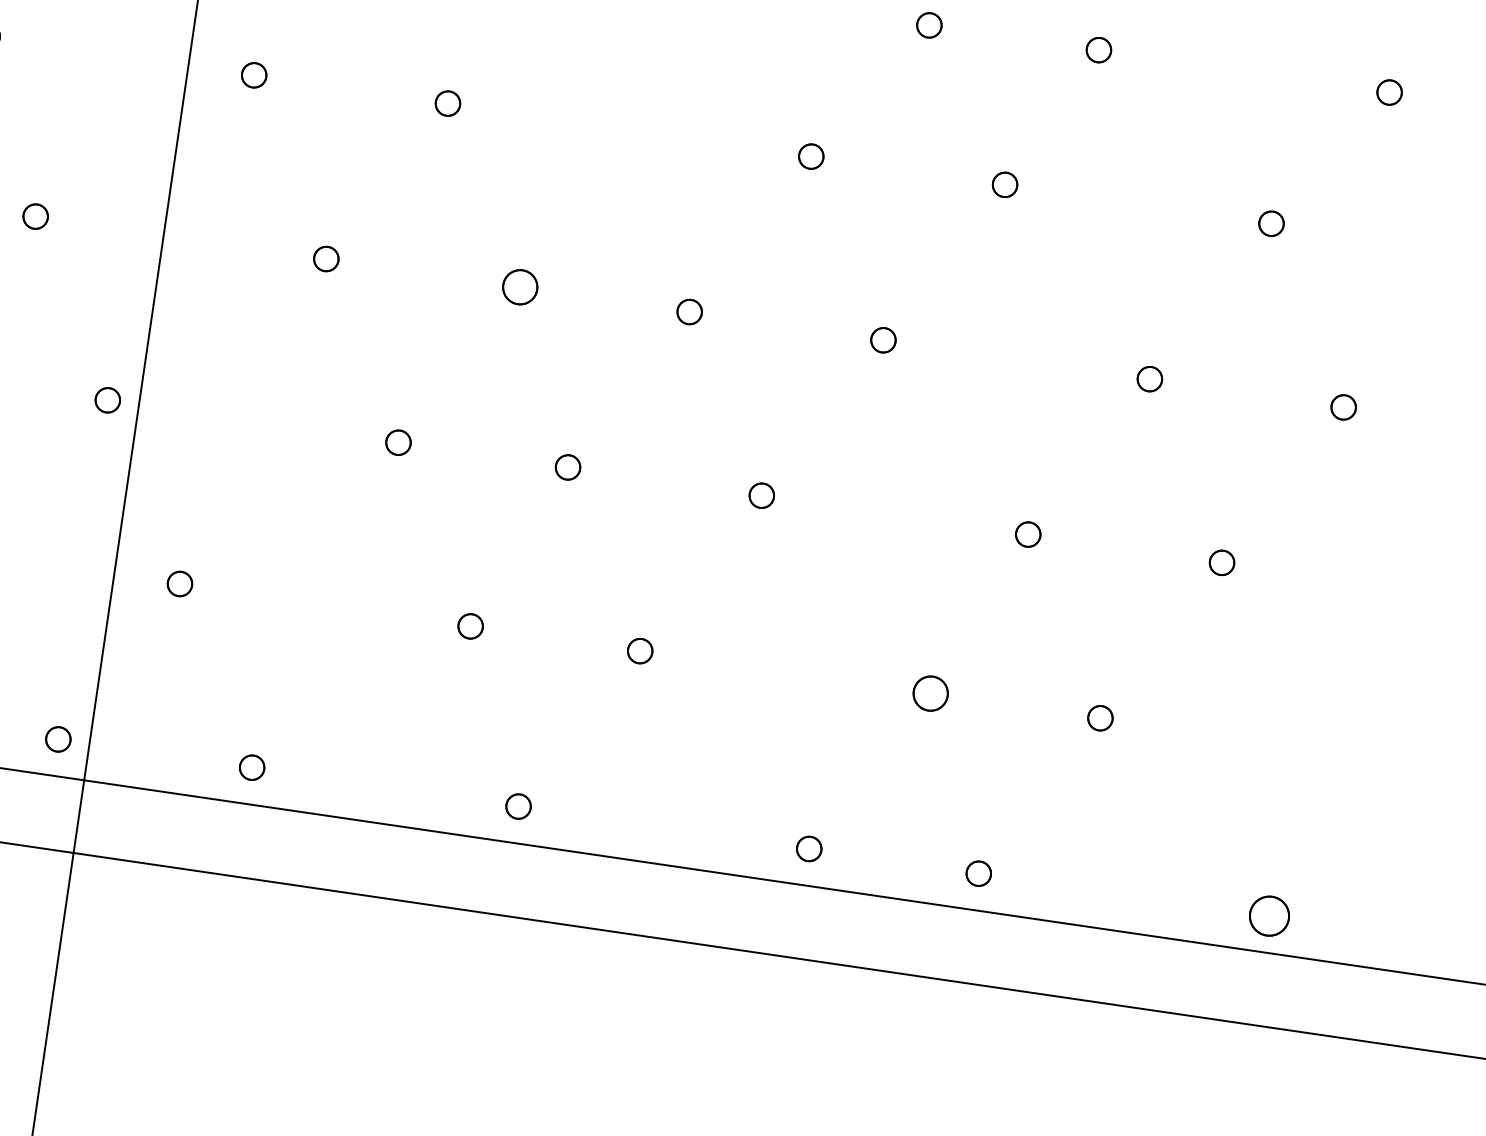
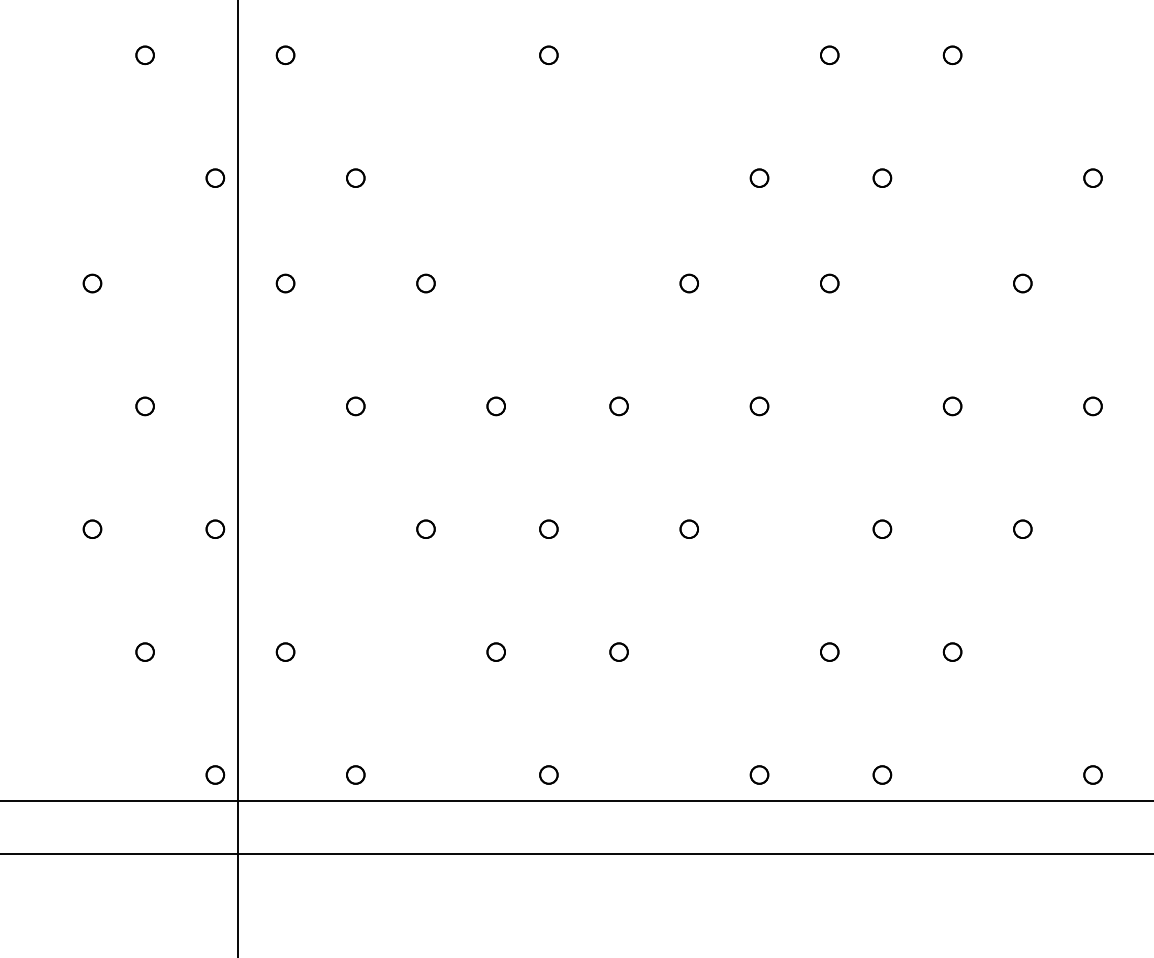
part: (519, 287) -> (495, 406), size x0.71
part: (930, 692) -> (829, 651), size x0.71
part: (1268, 915) -> (1092, 774), size x0.62

